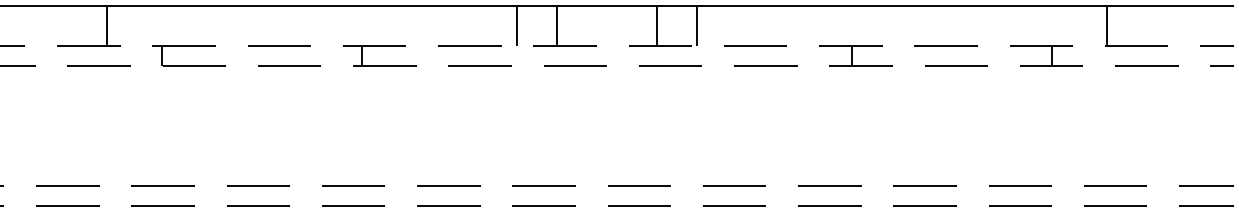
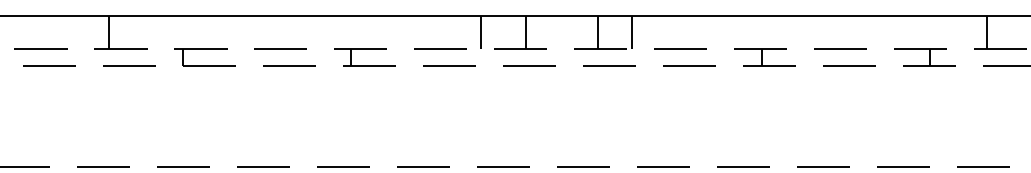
line: (107, 26) -> (109, 32), moved
line: (557, 26) -> (526, 32), moved
line: (1107, 26) -> (987, 32), moved

